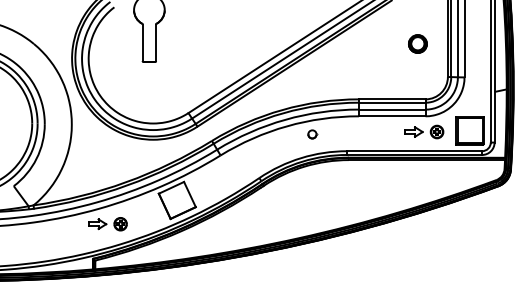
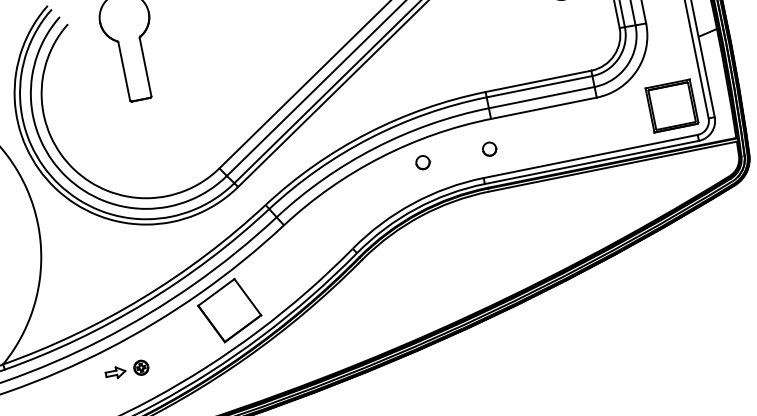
part: (424, 131) -> (599, 122), removed
part: (354, 134) -> (489, 149), added
part: (107, 224) -> (126, 371), size x0.7

